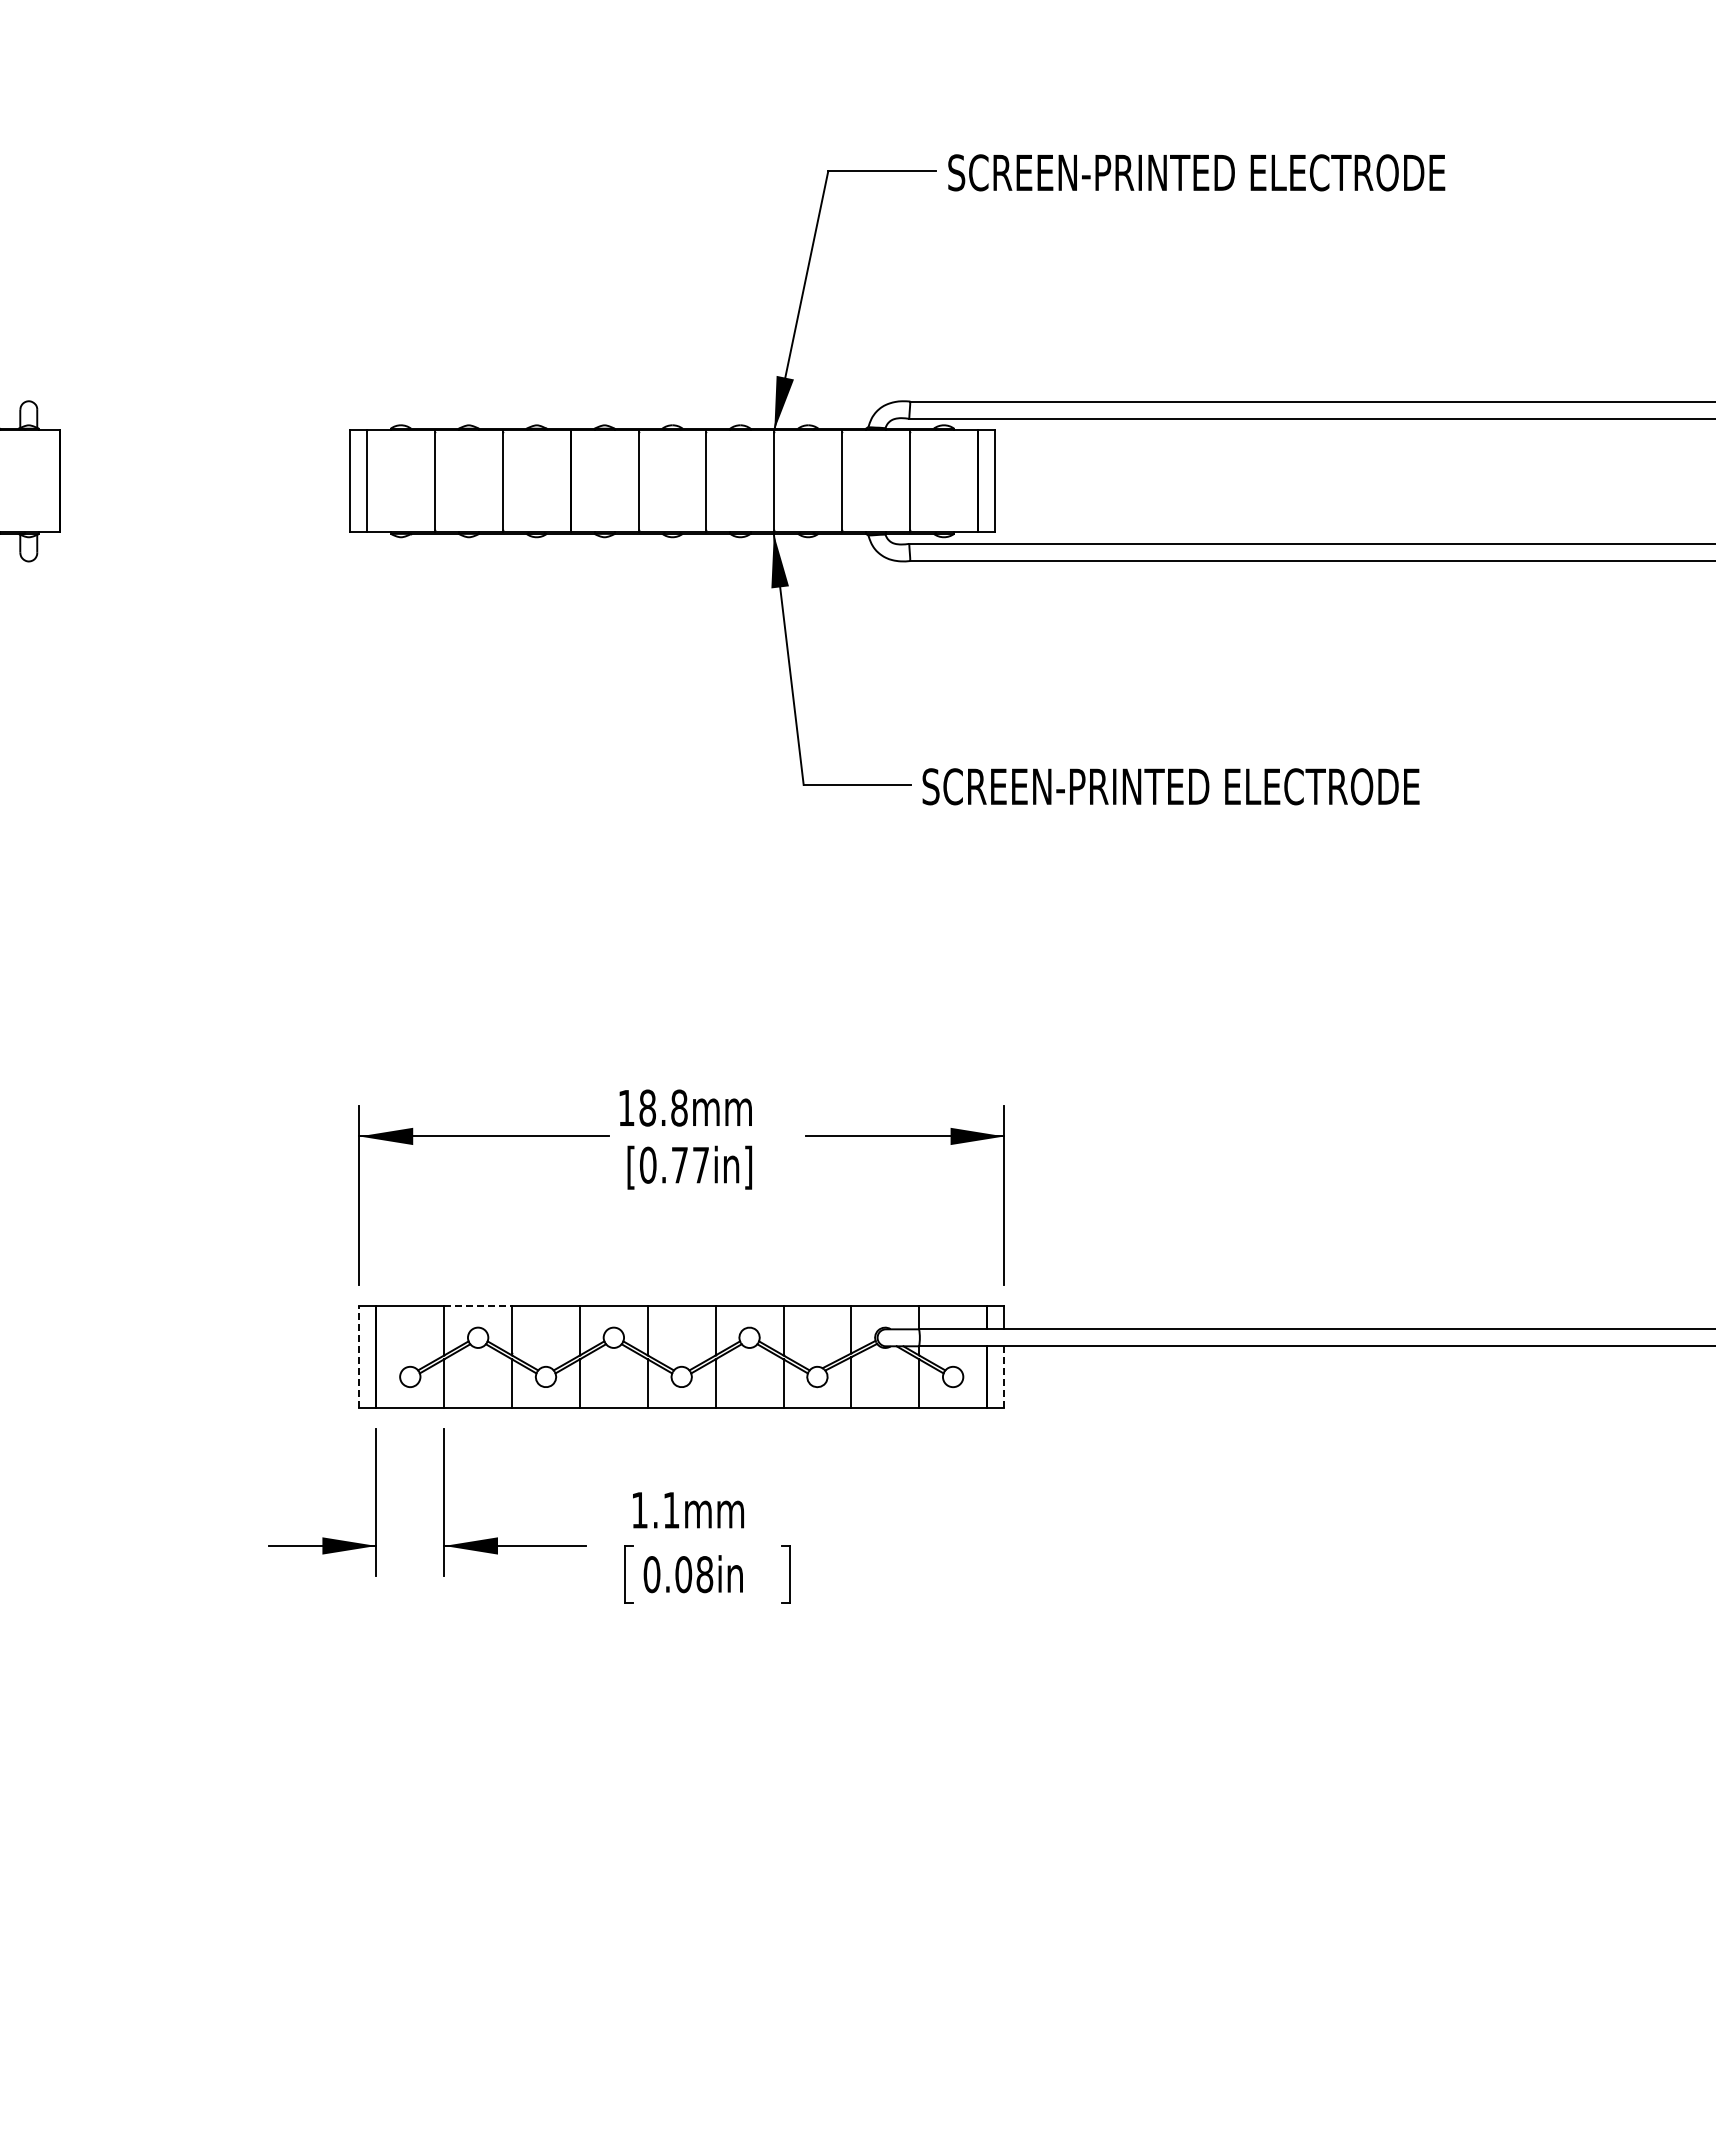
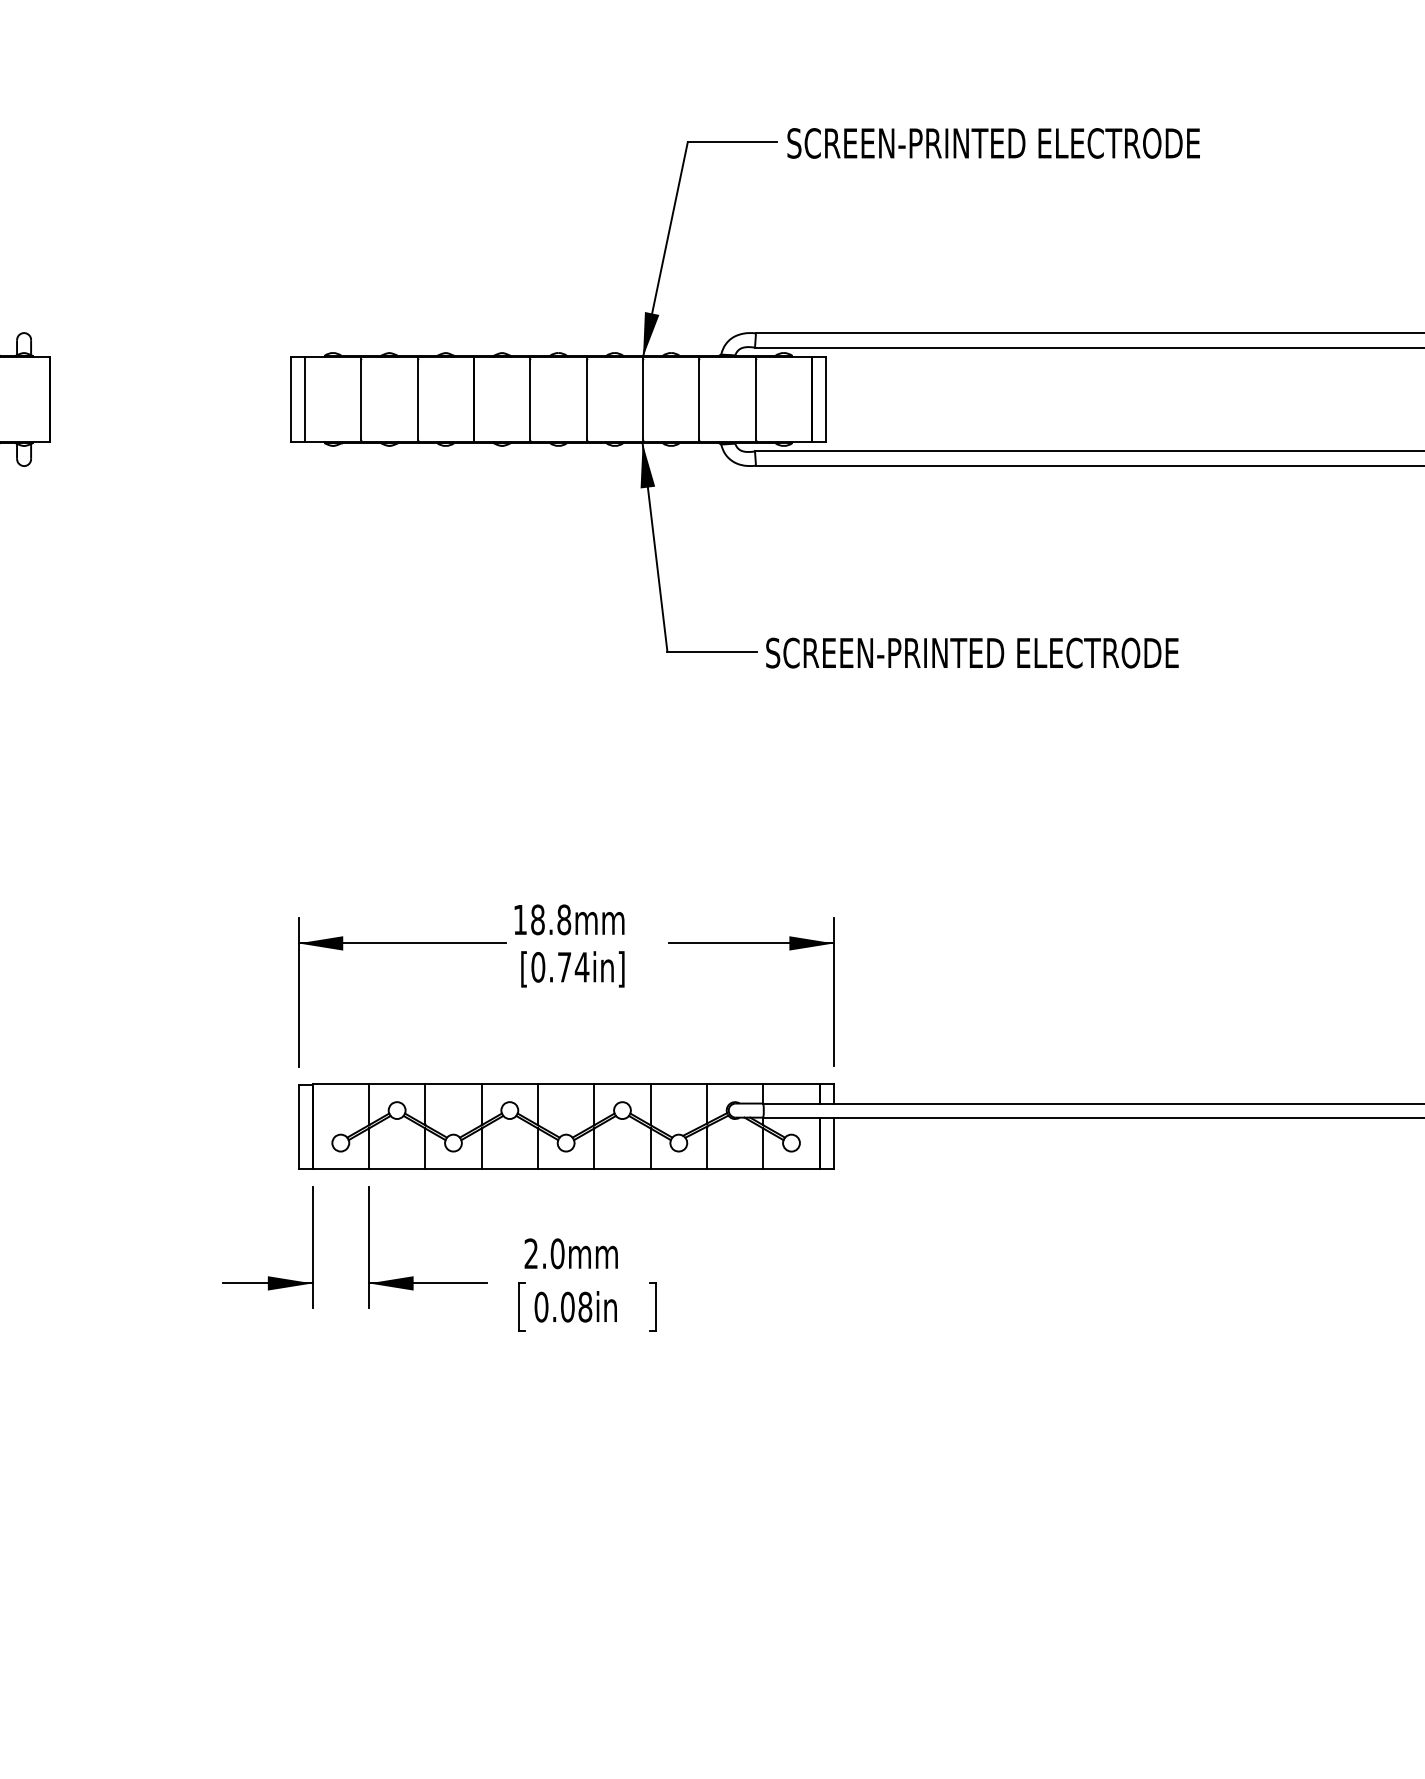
text: (700, 1165) -> (581, 967), [0.77in] -> [0.74in]
line: (478, 1306) -> (397, 1084), dashed -> solid
line: (359, 1357) -> (298, 1126), dashed -> solid
line: (1004, 1377) -> (834, 1143), dashed -> solid
text: (655, 1509) -> (544, 1253), 1.1mm -> 2.0mm

